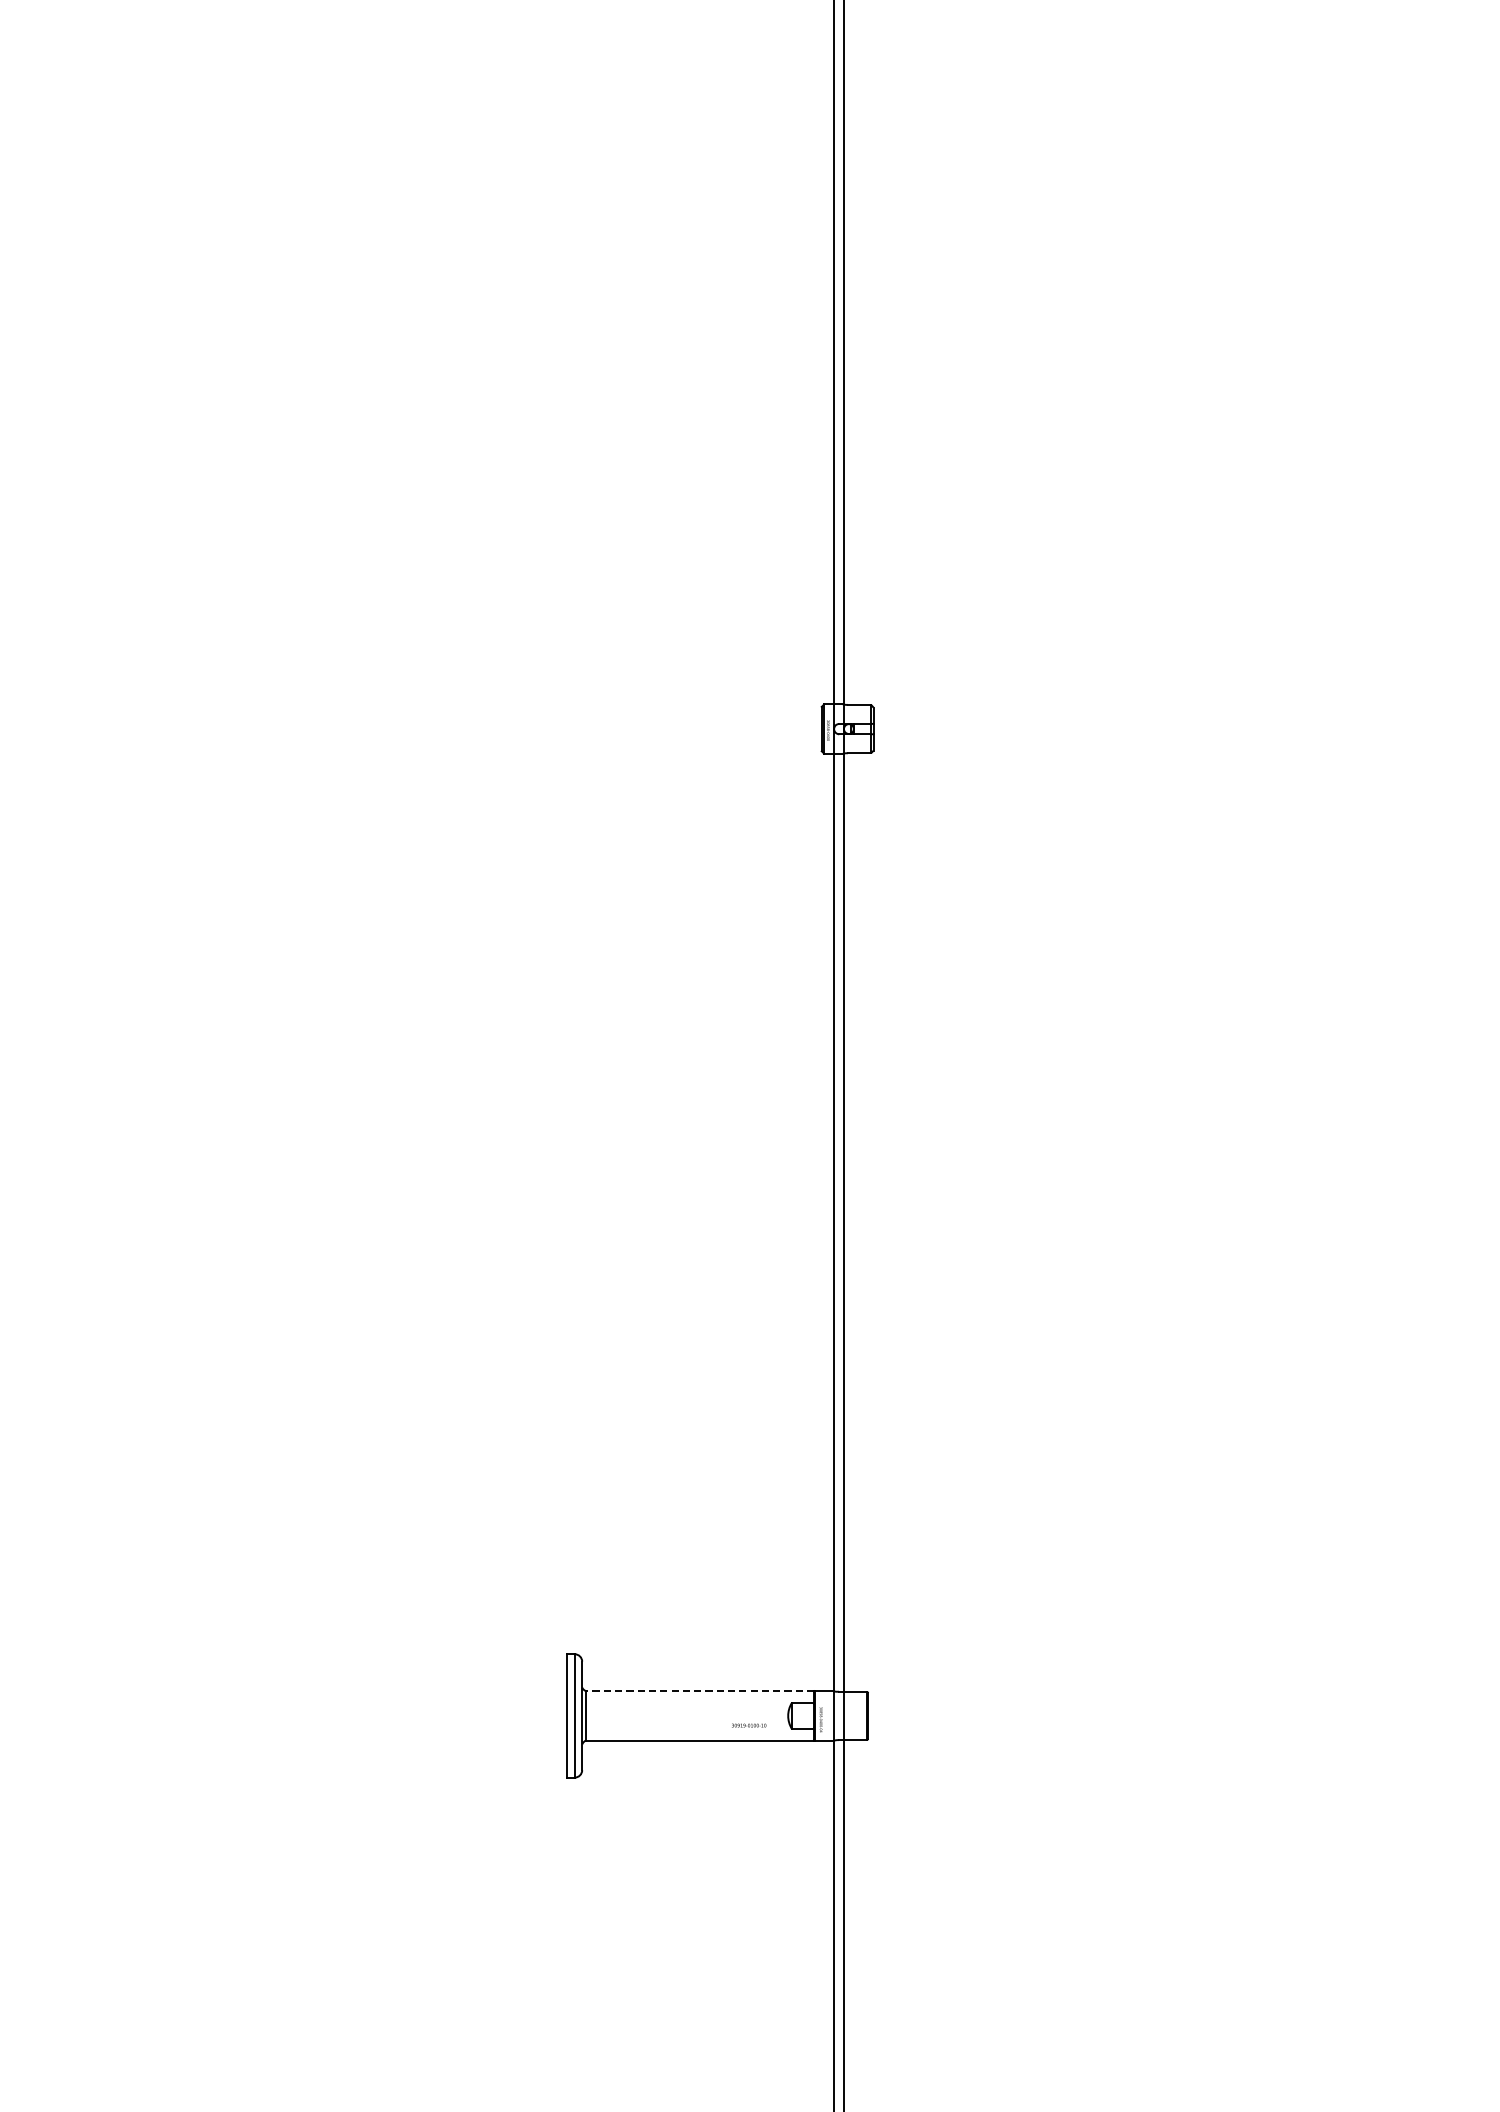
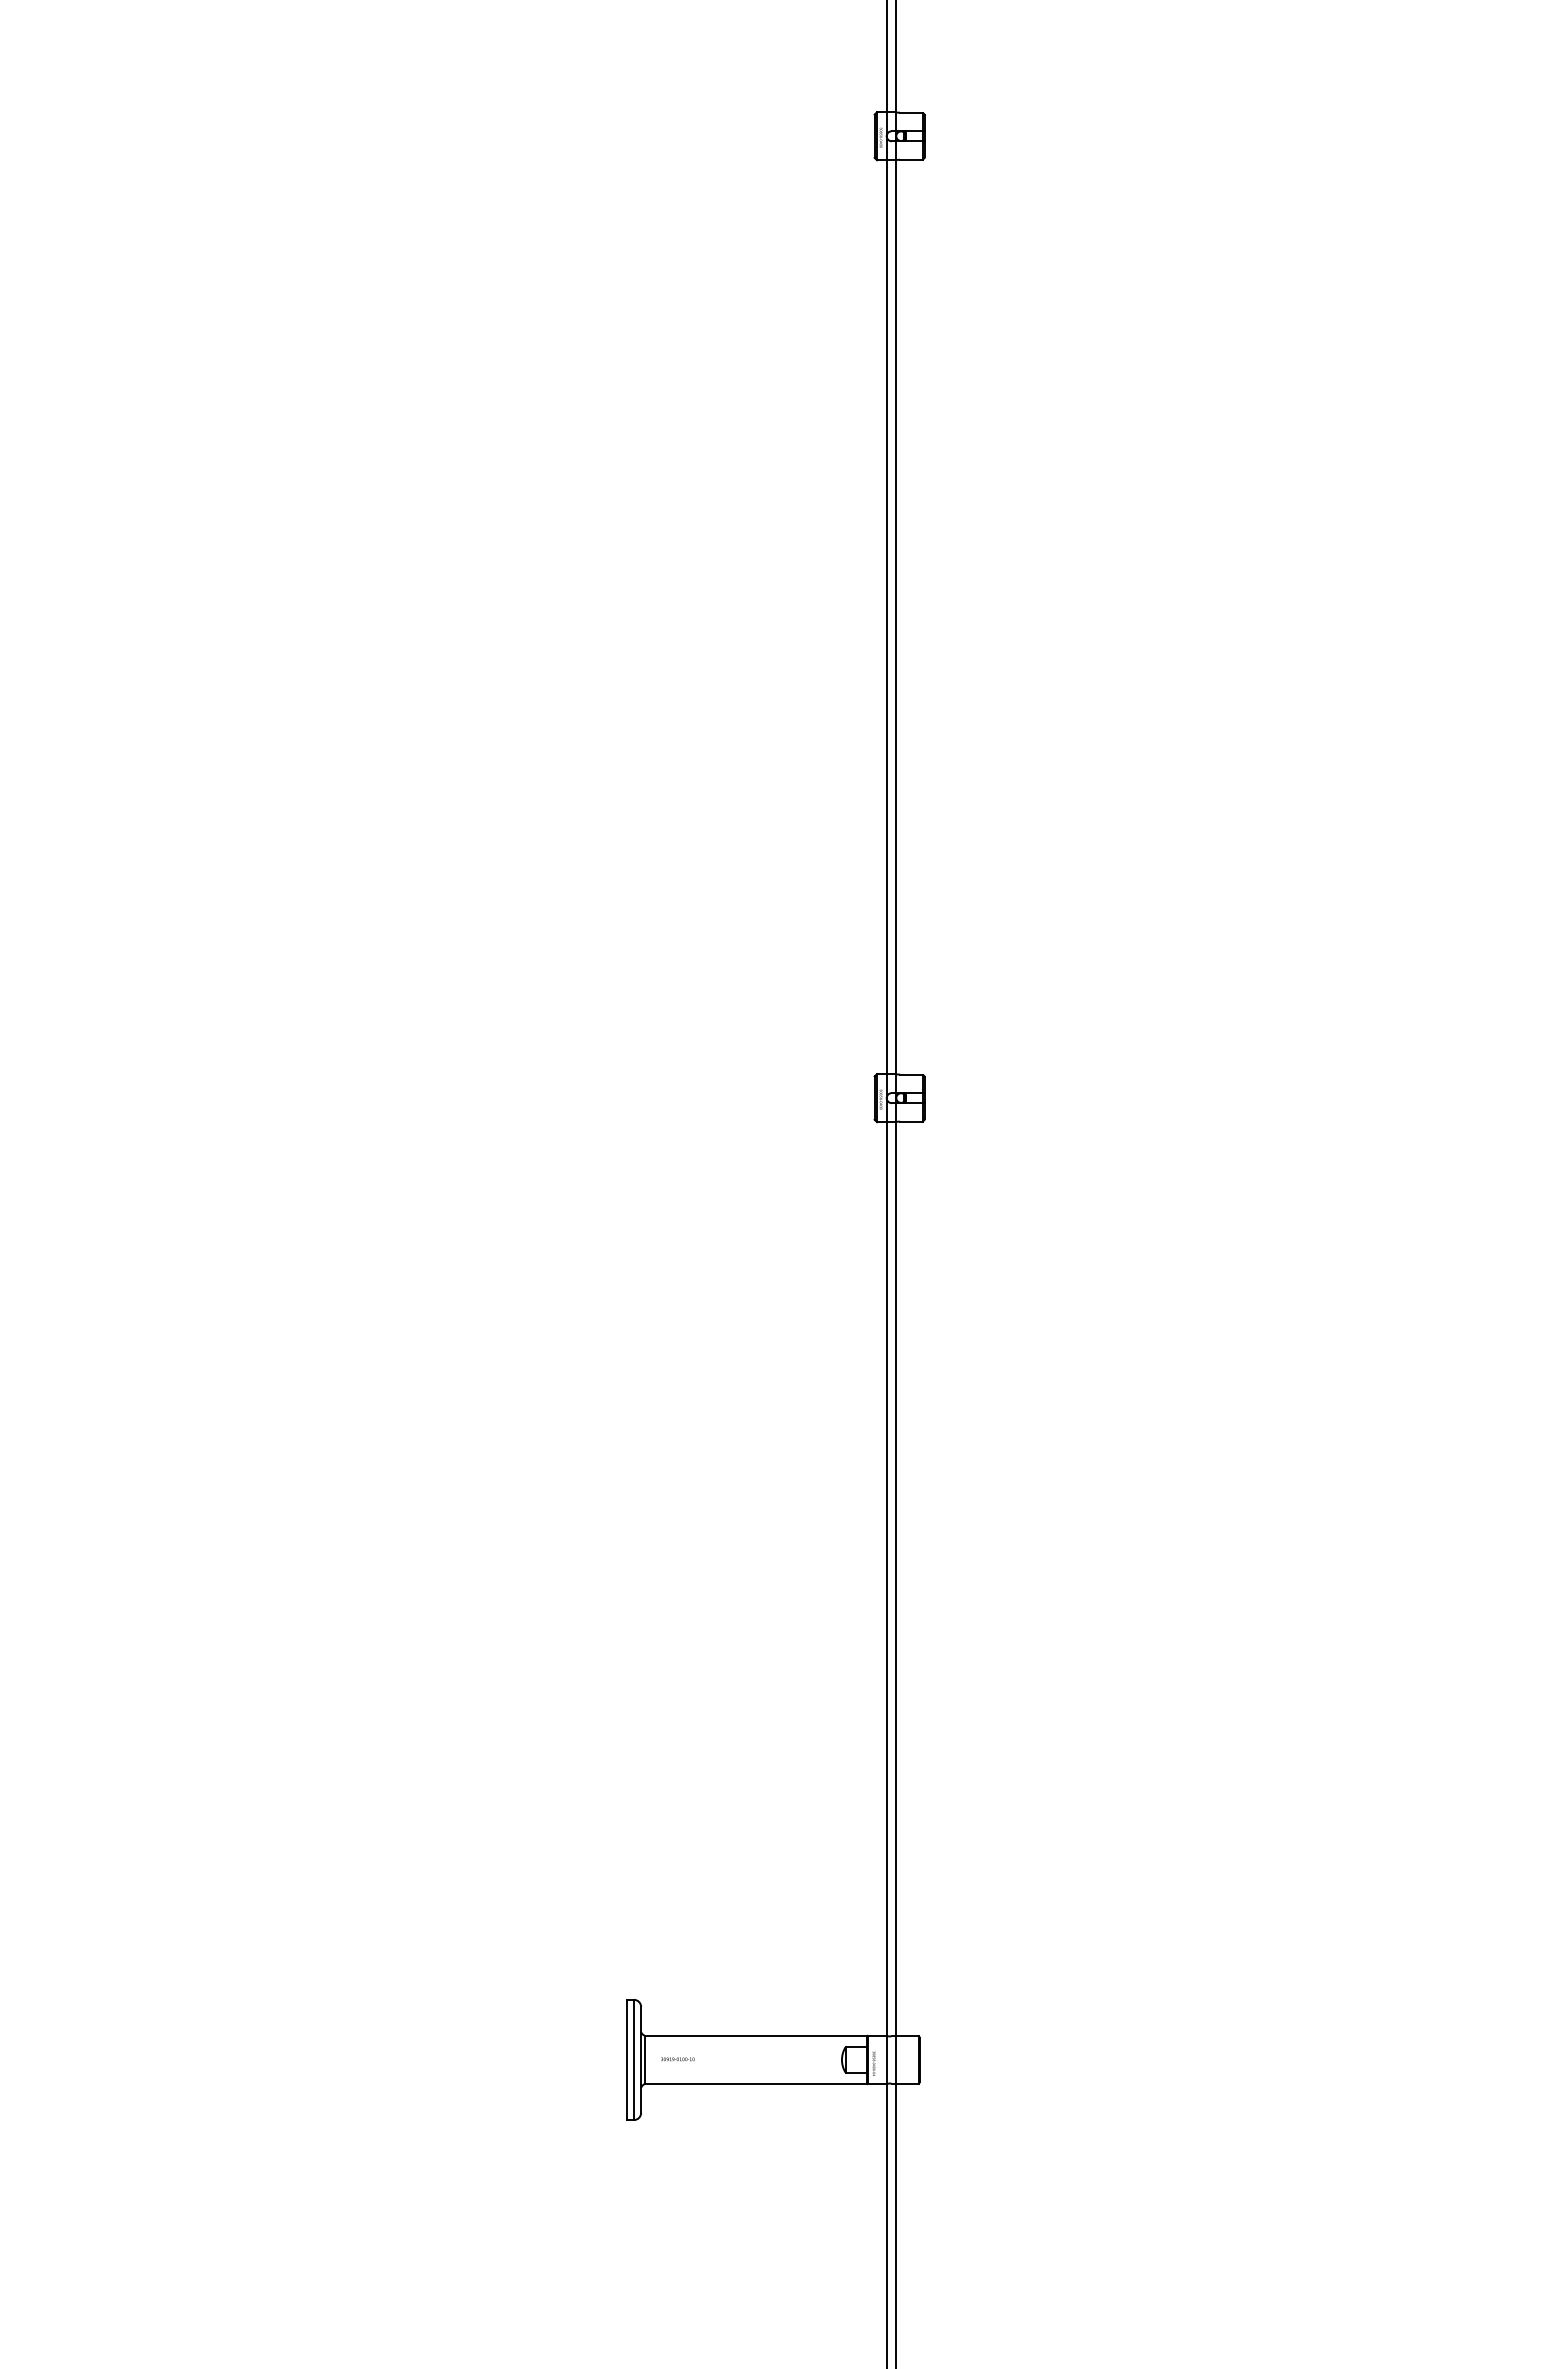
line: (699, 1690) -> (755, 2035), dashed -> solid
text: (748, 1725) -> (677, 2059), moved

